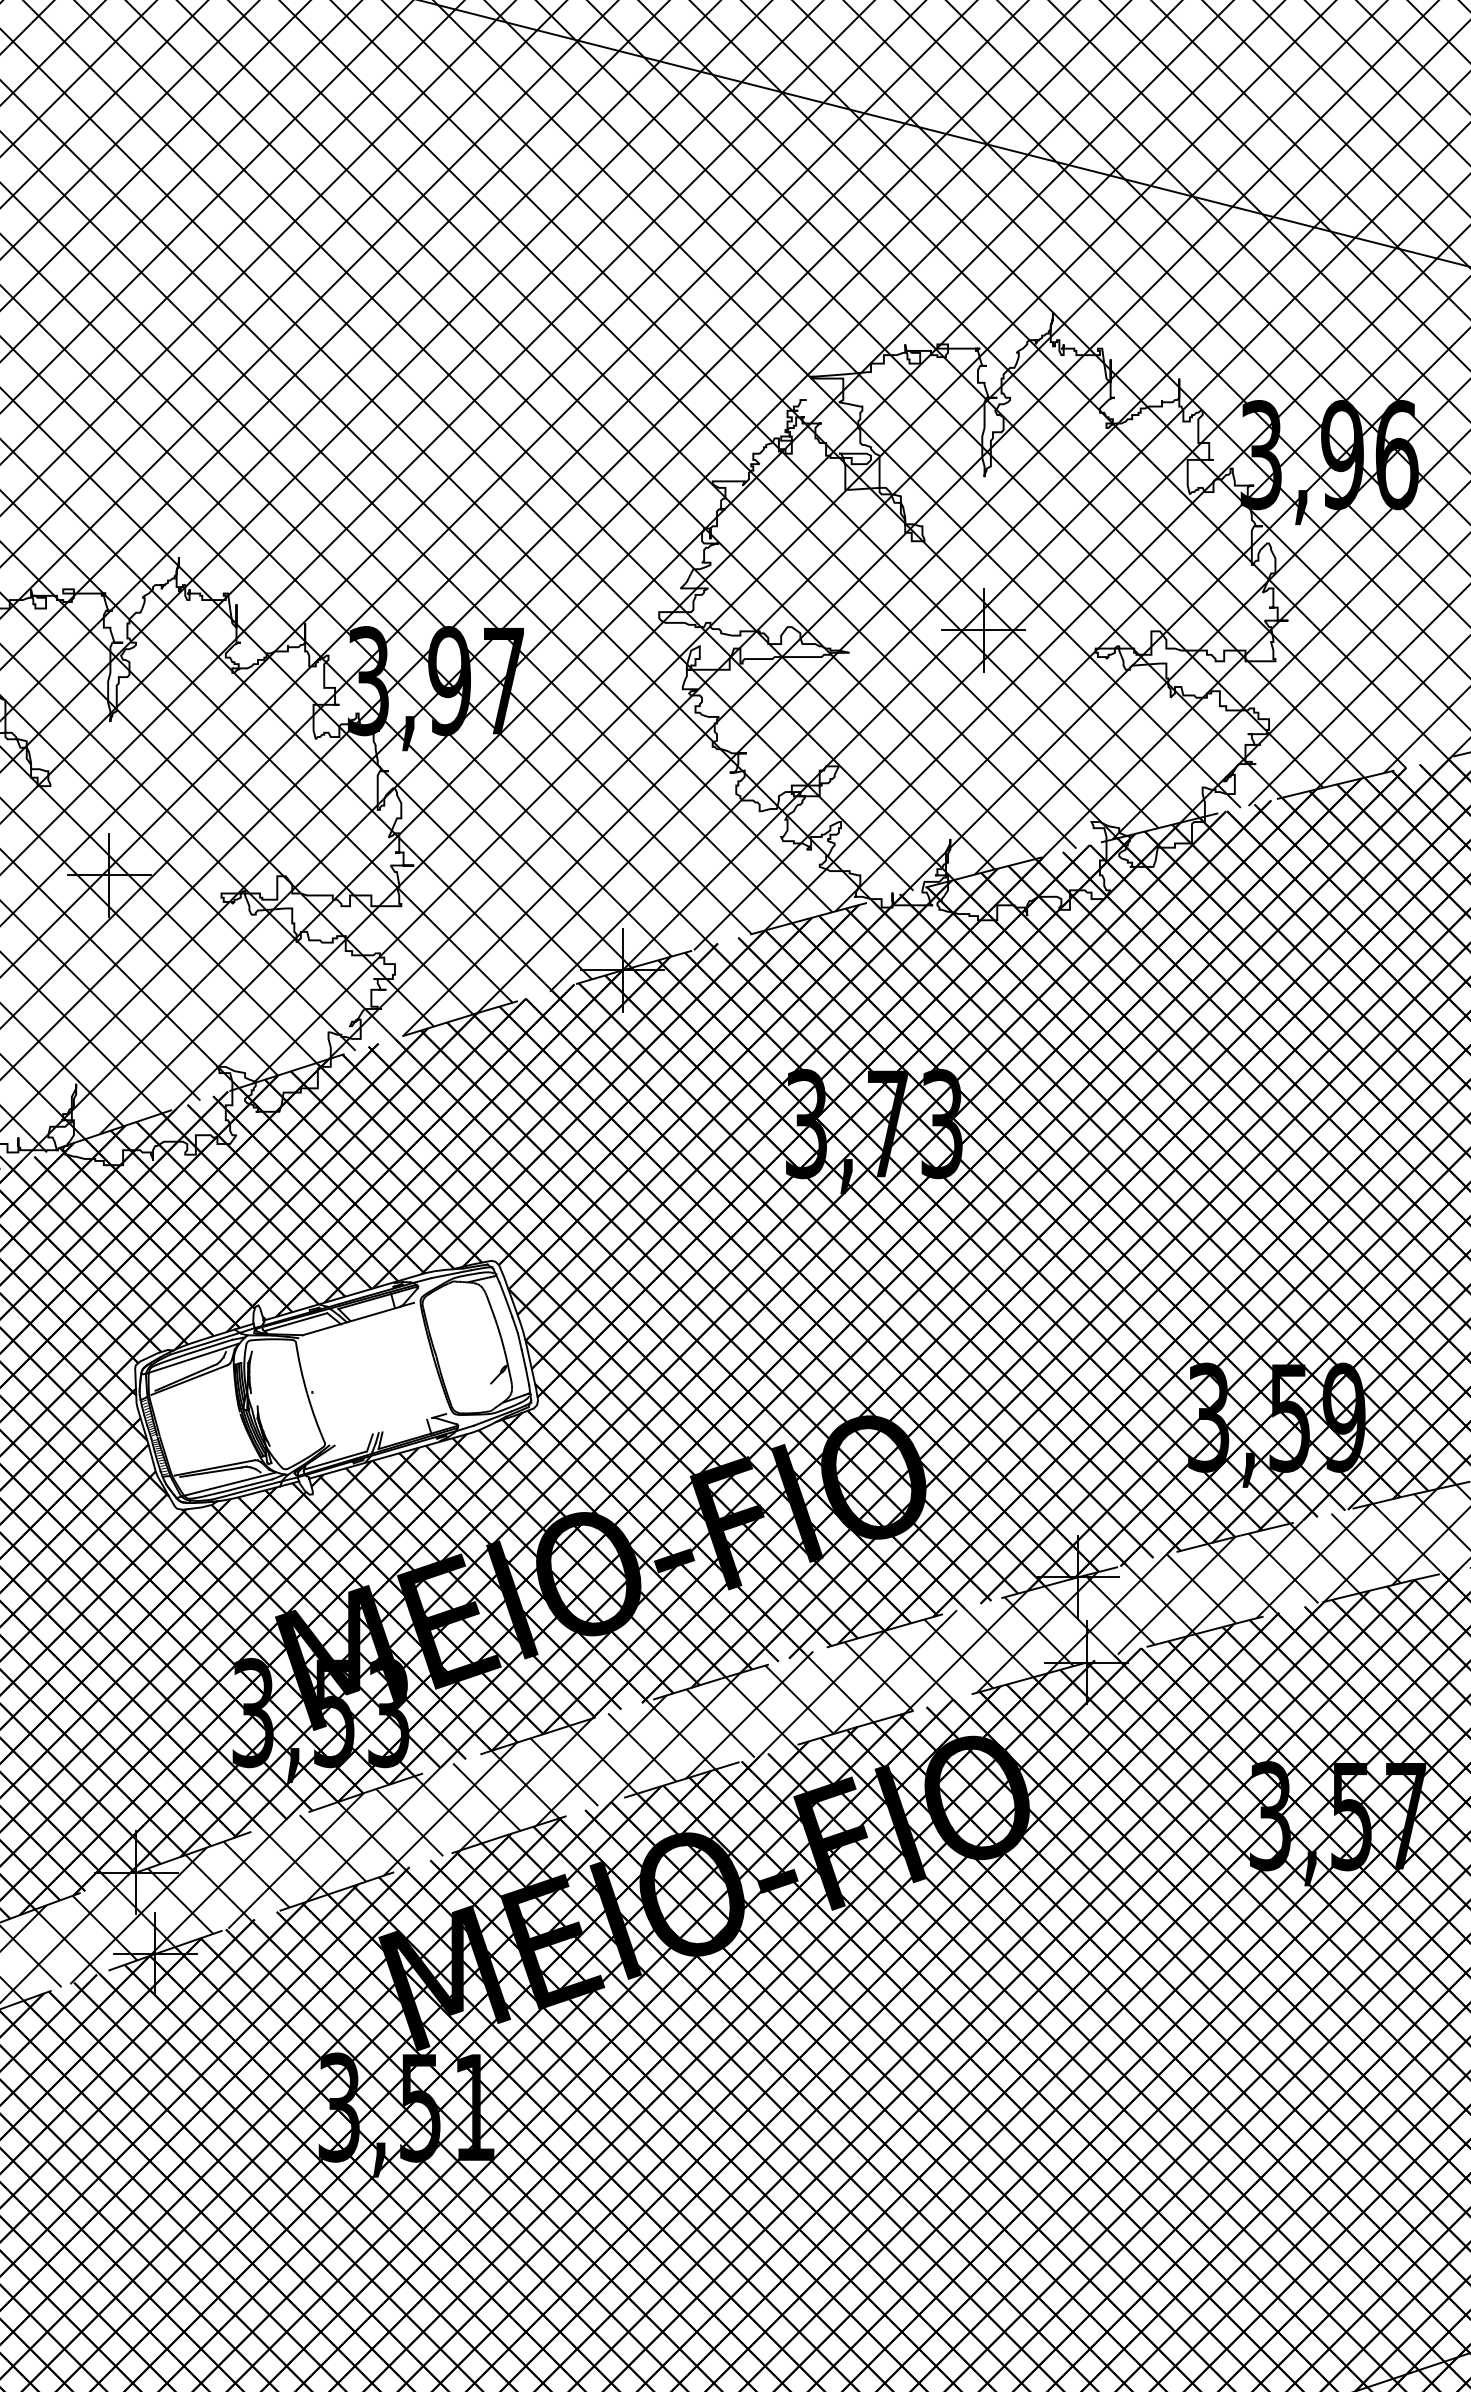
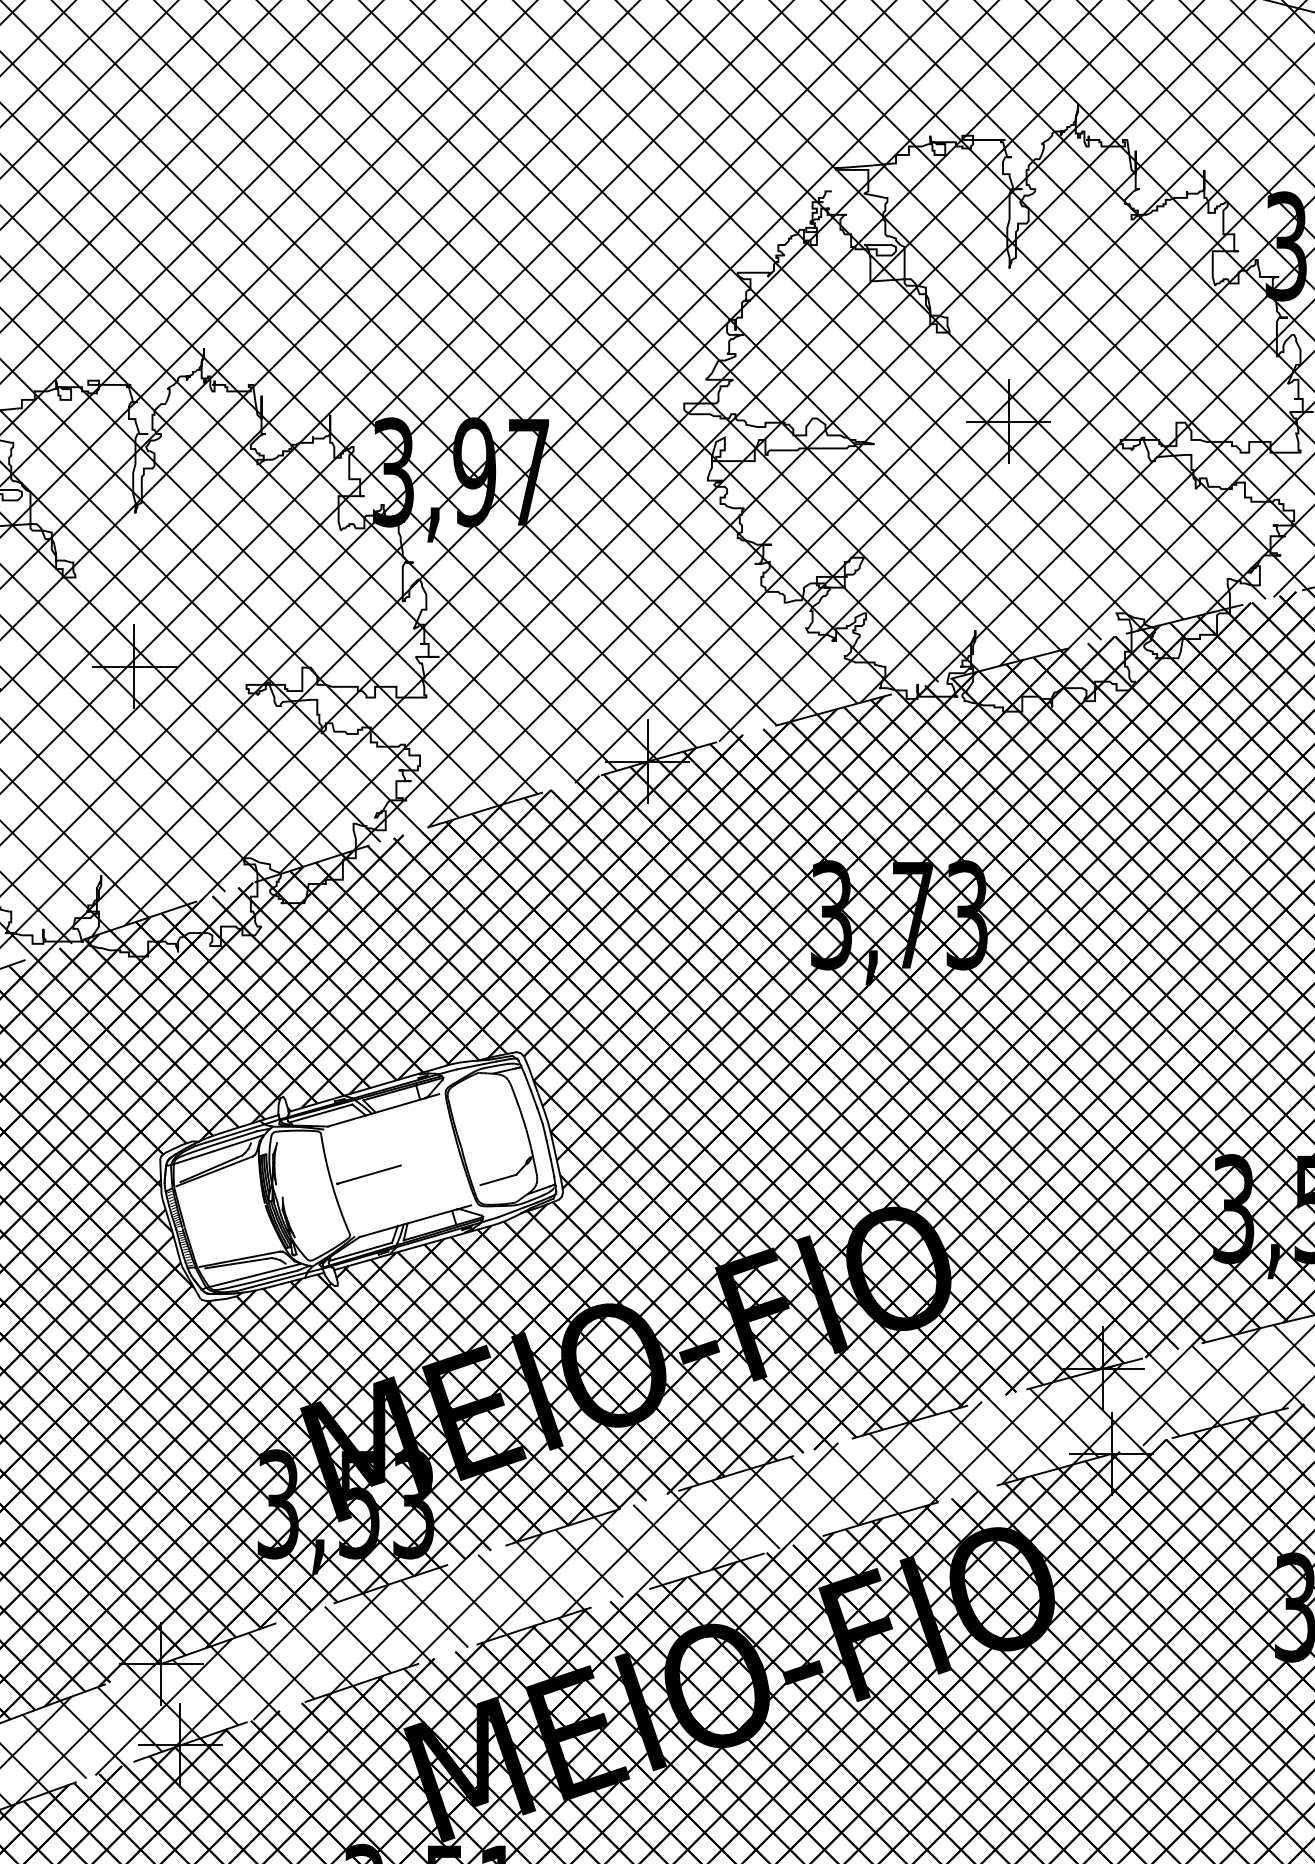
line: (343, 1383) -> (368, 1174), added
line: (473, 1388) -> (498, 1179), added
line: (383, 1431) -> (408, 1222), added

